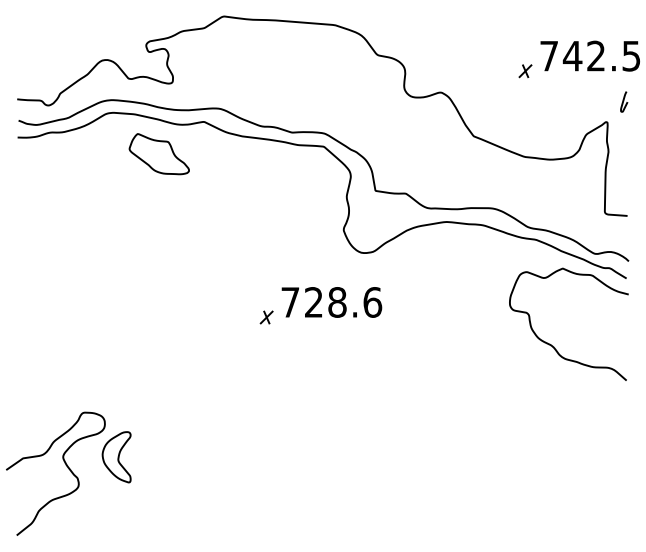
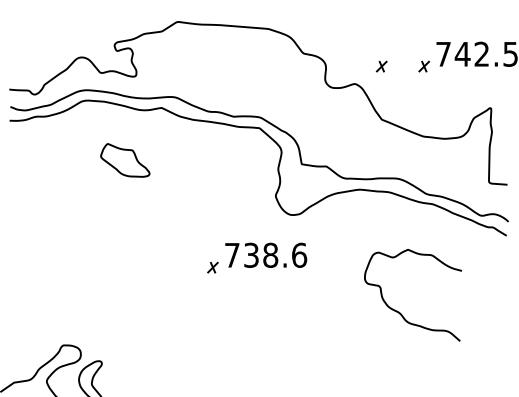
part: (473, 71) -> (381, 66), added
curve: (624, 101) -> (505, 91), removed
part: (158, 154) -> (124, 160), moved
text: (313, 302) -> (251, 255), 728.6 -> 738.6
curve: (554, 346) -> (401, 313), moved

